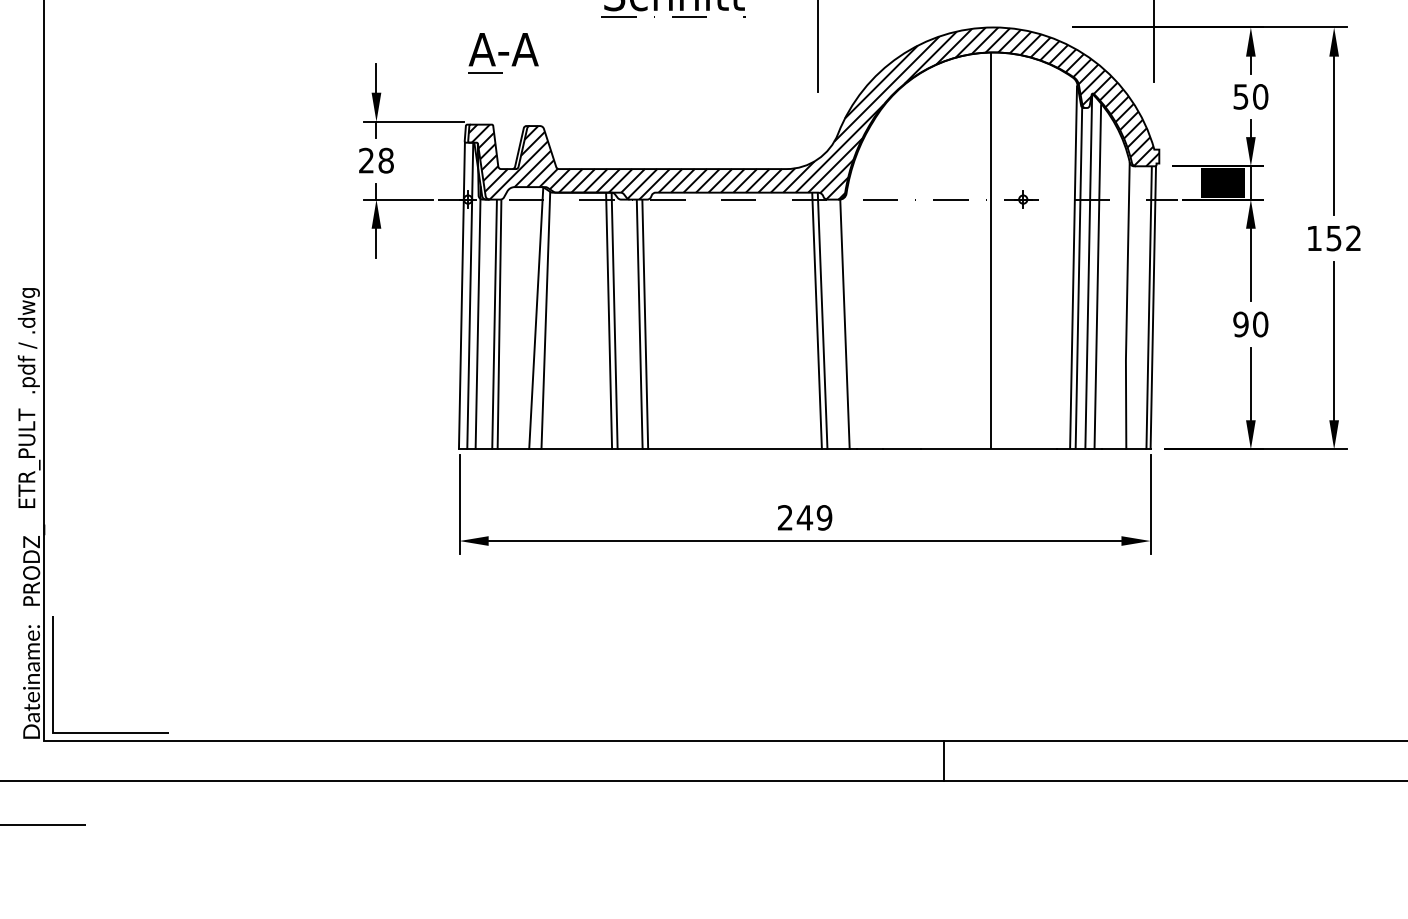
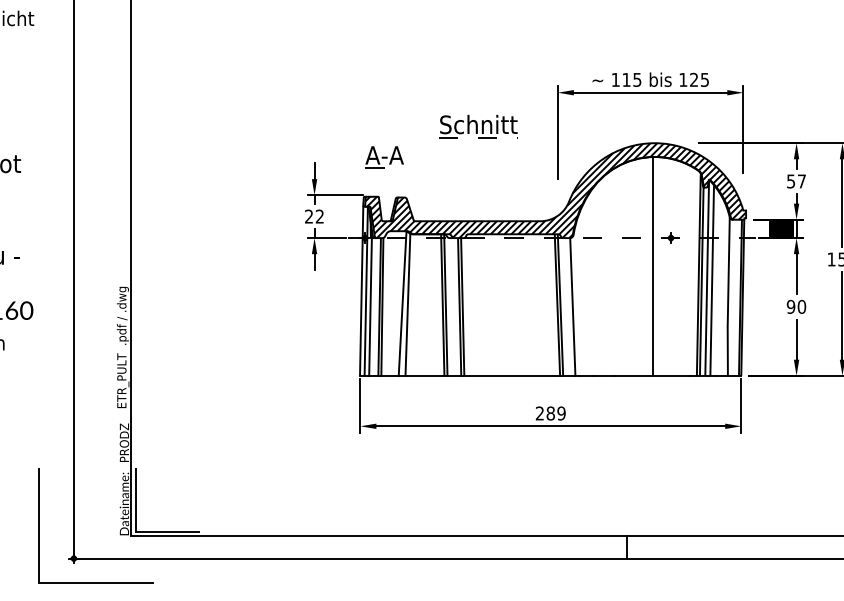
text: (1259, 96) -> (801, 181), 50 -> 57
text: (385, 160) -> (319, 216), 28 -> 22
text: (804, 517) -> (550, 413), 249 -> 289

